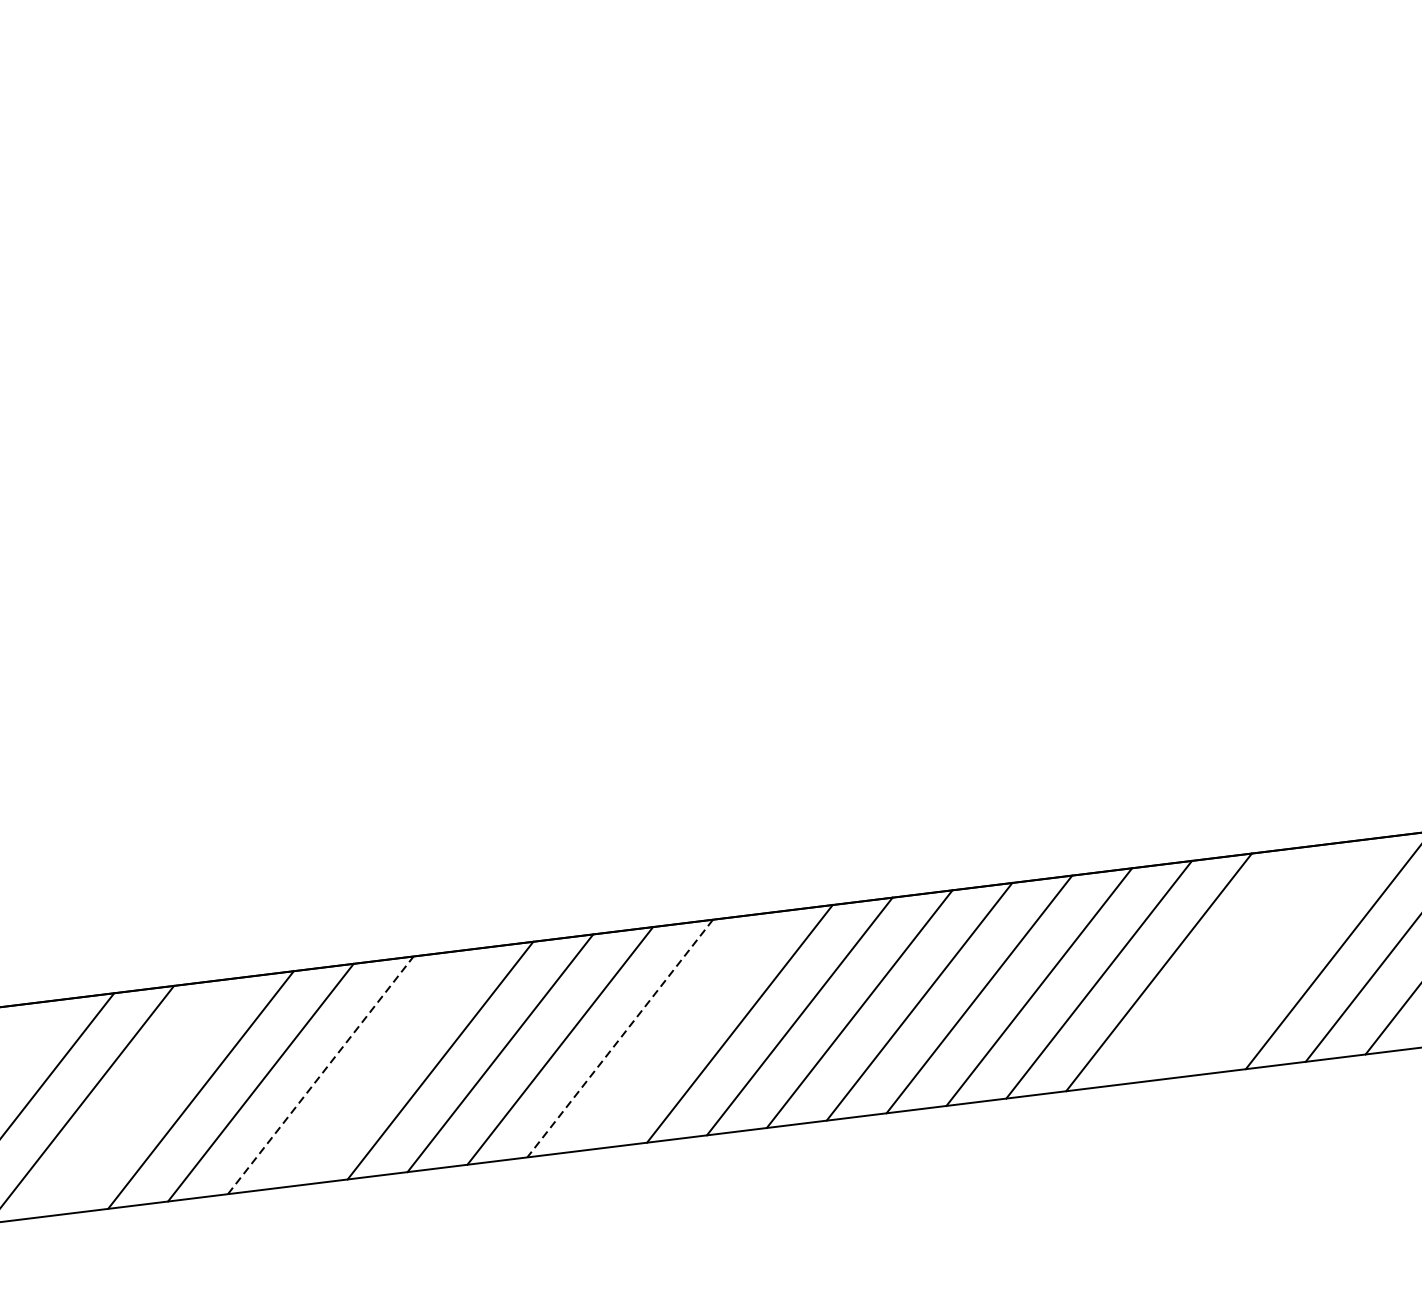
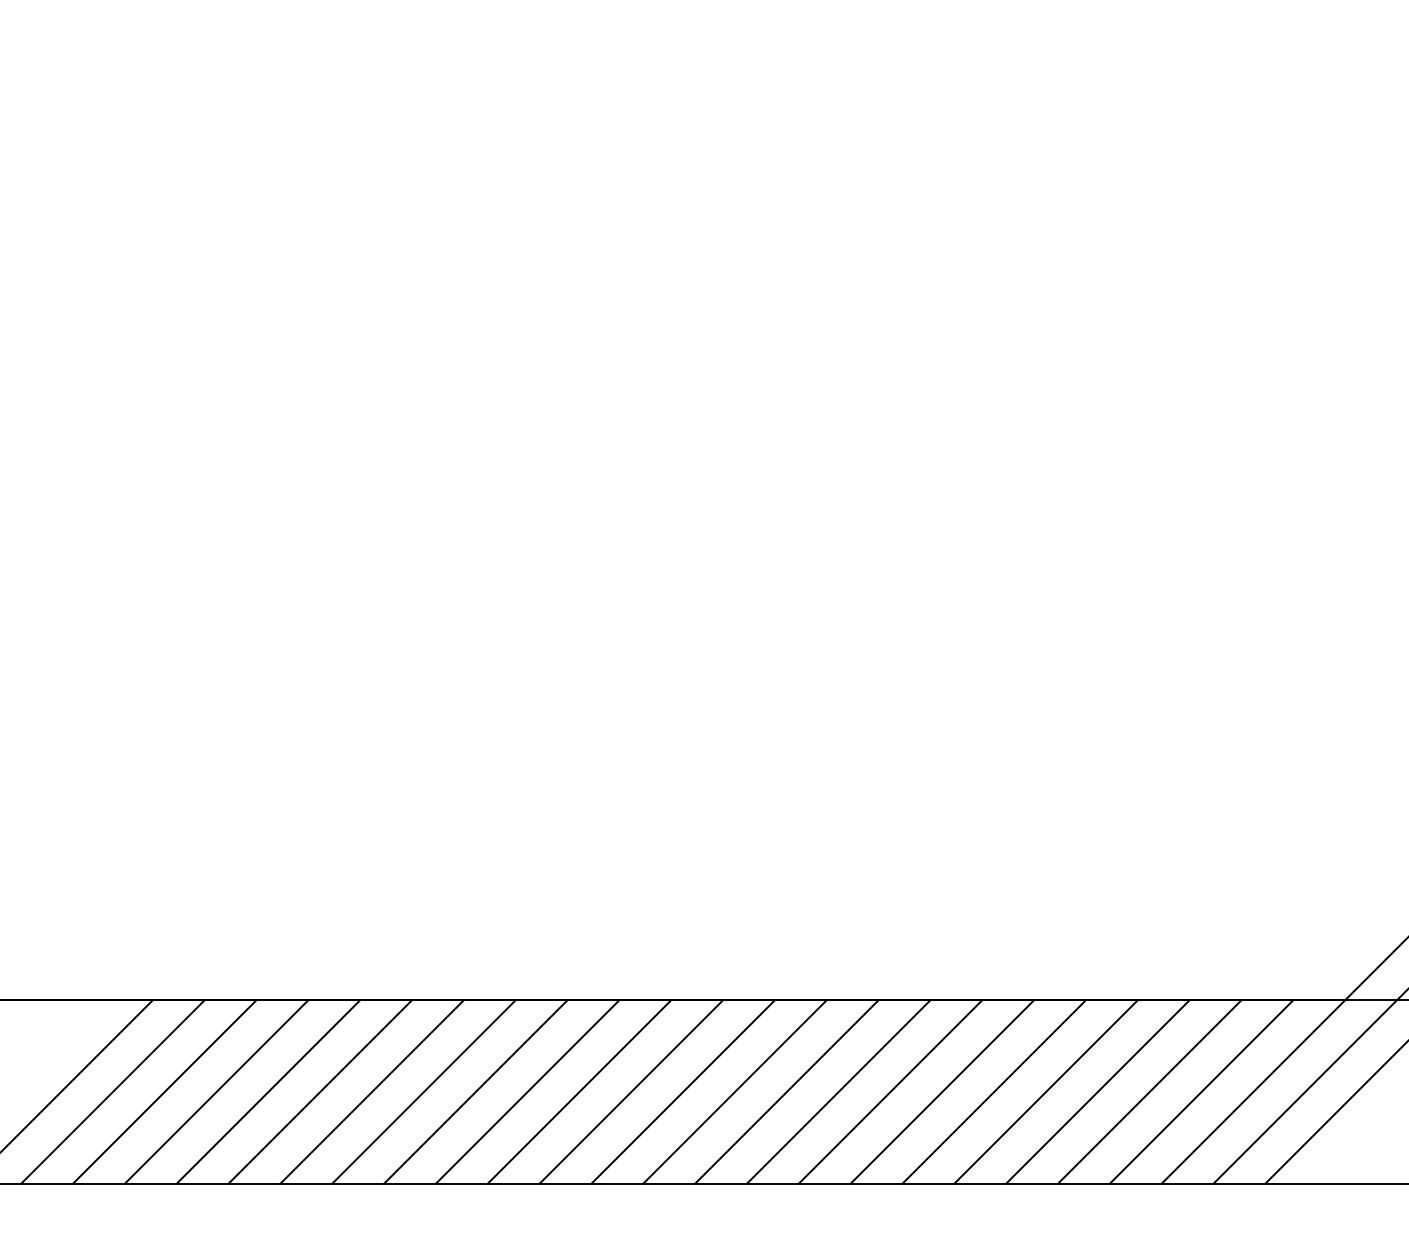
line: (1278, 957) -> (1149, 1091), added
line: (1218, 964) -> (1097, 1091), added
line: (680, 1030) -> (631, 1091), added
line: (619, 1038) -> (579, 1091), dashed -> solid
line: (379, 1067) -> (371, 1091), added
line: (320, 1074) -> (320, 1091), dashed -> solid
line: (140, 1097) -> (164, 1091), added

